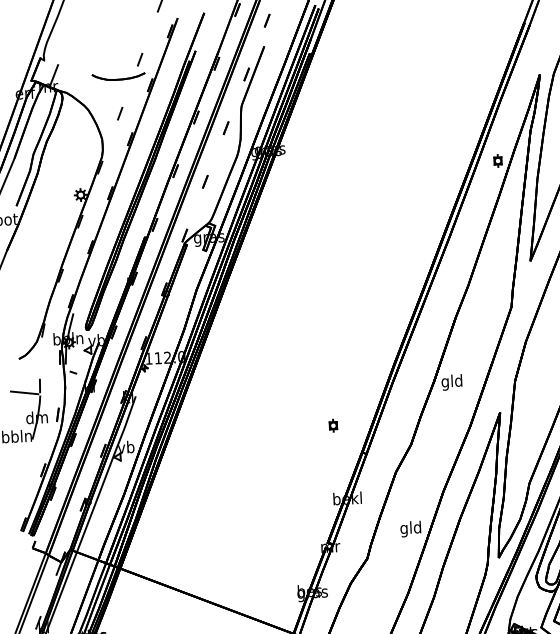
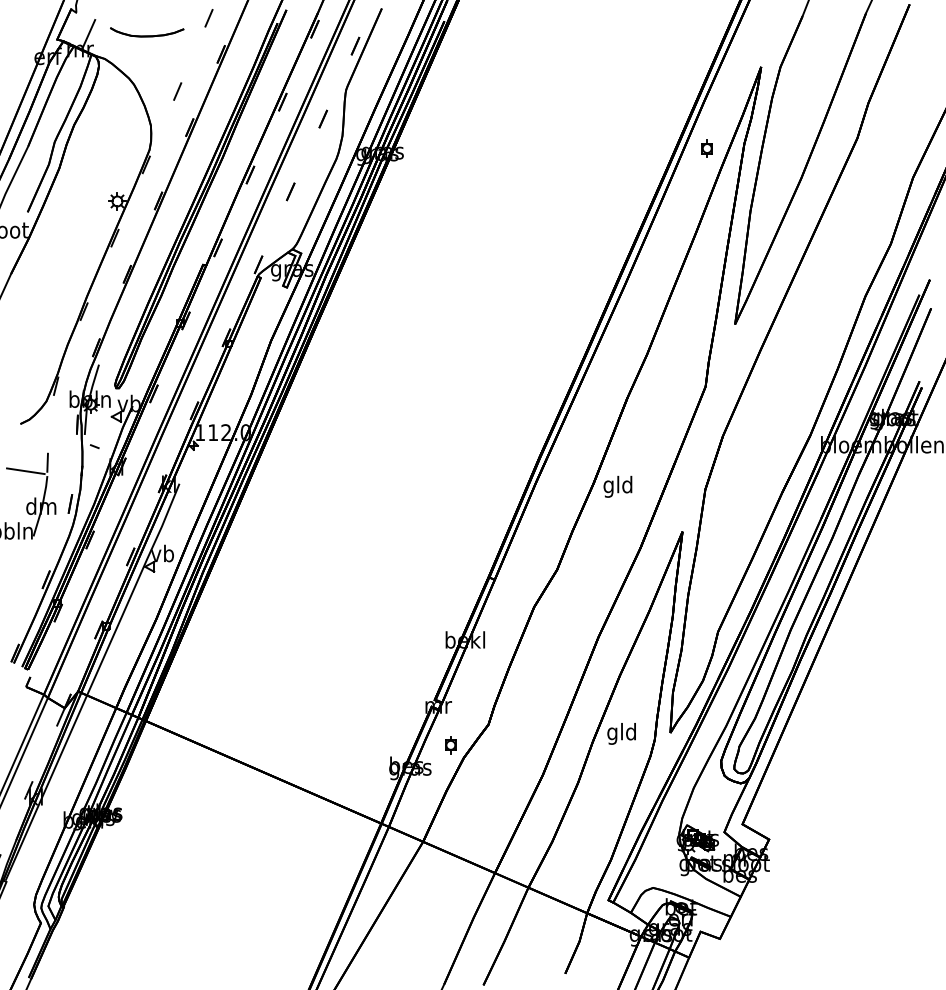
part: (118, 76) -> (147, 32), moved
part: (497, 161) -> (706, 148), moved
part: (333, 425) -> (450, 745), moved
text: (410, 528) -> (621, 733), moved

